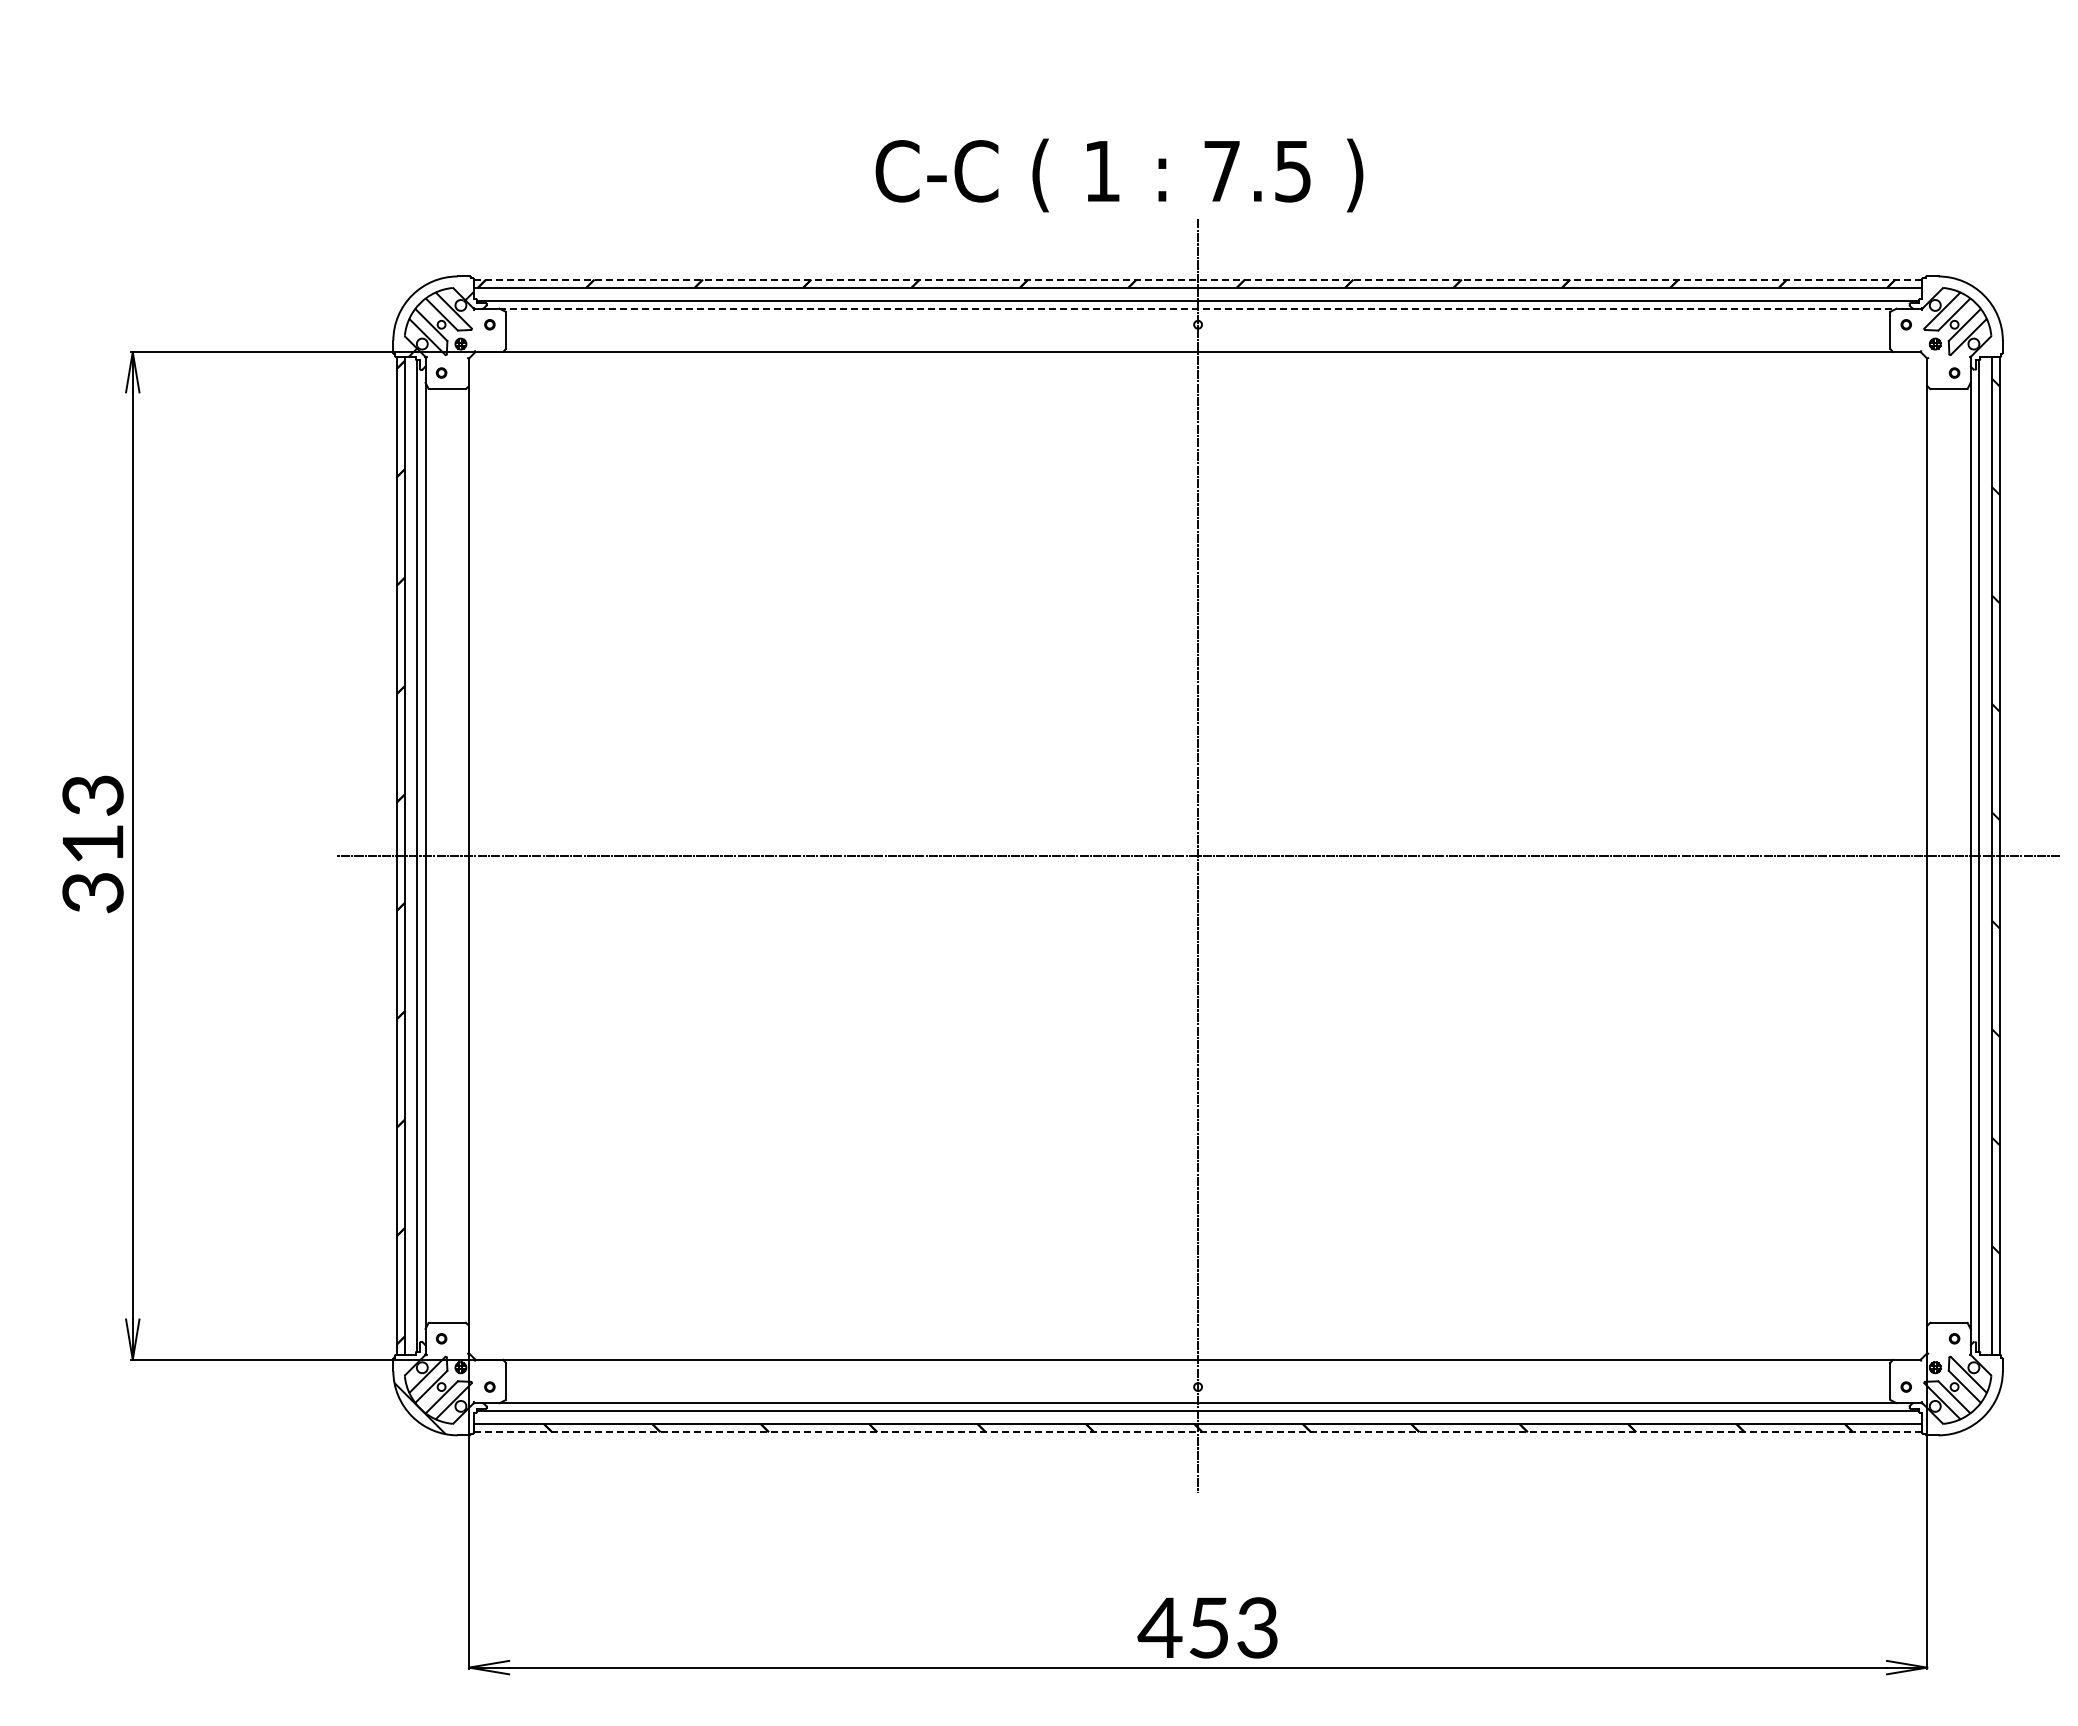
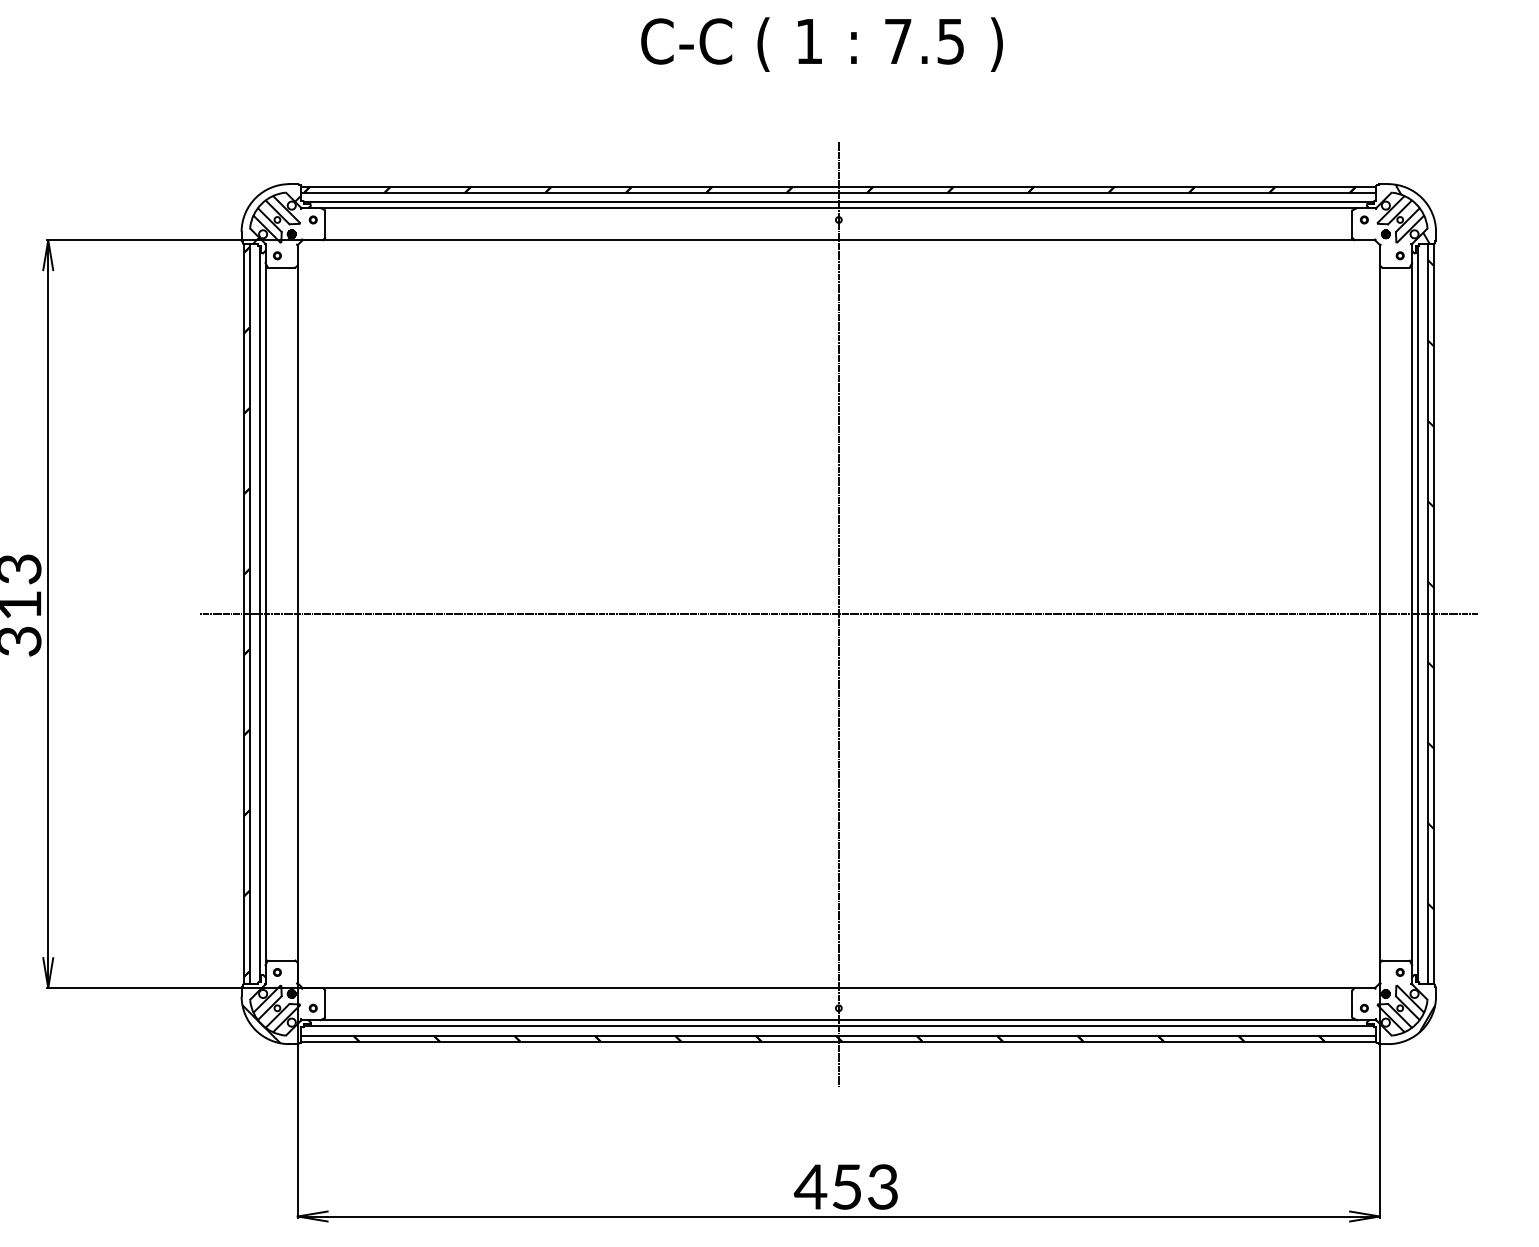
text: (1119, 175) -> (822, 44), moved
line: (1197, 279) -> (838, 186), dashed -> solid
line: (1198, 308) -> (839, 207), dashed -> solid
hatch: (1971, 316) -> (1412, 213), added
hatch: (1990, 1401) -> (1426, 1019), added
line: (1198, 1432) -> (839, 1042), dashed -> solid

